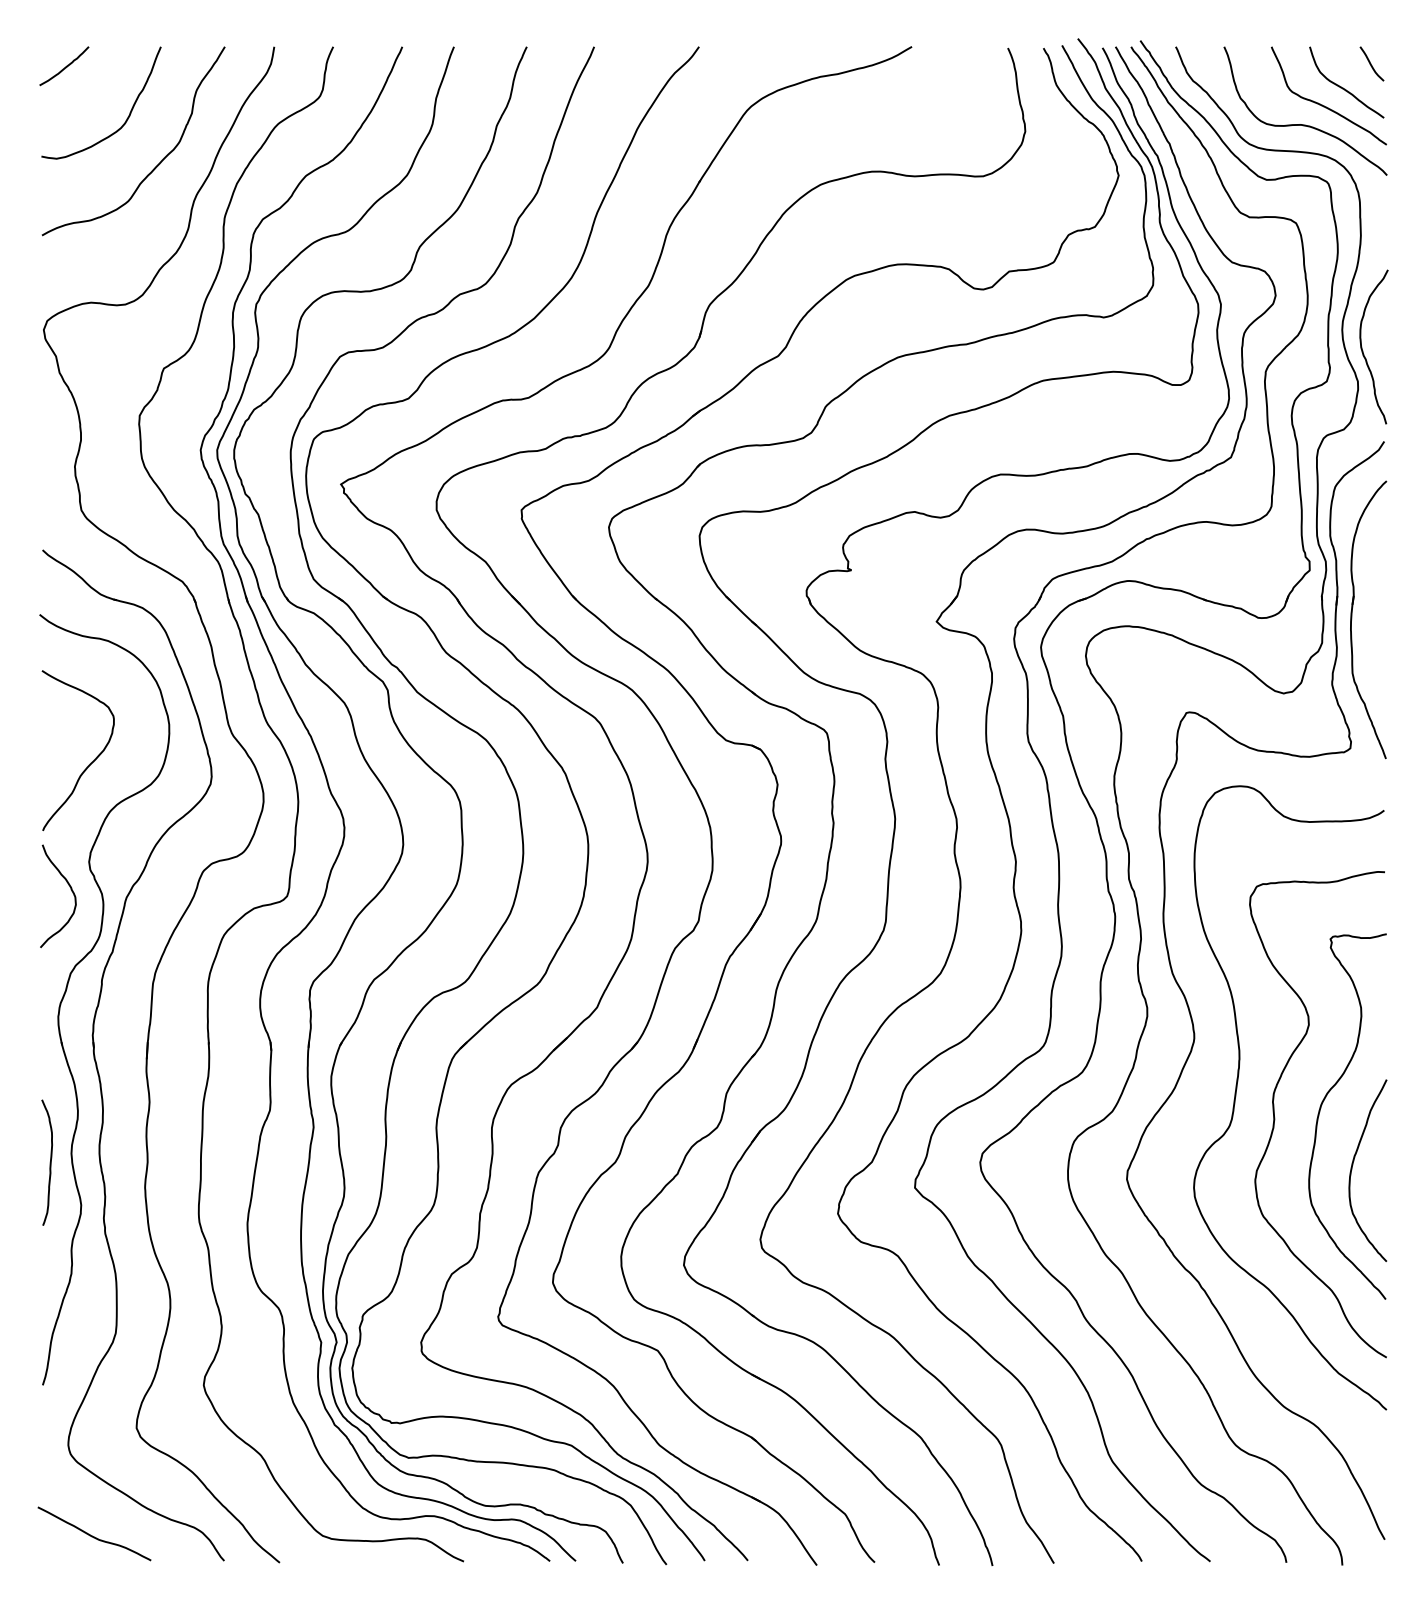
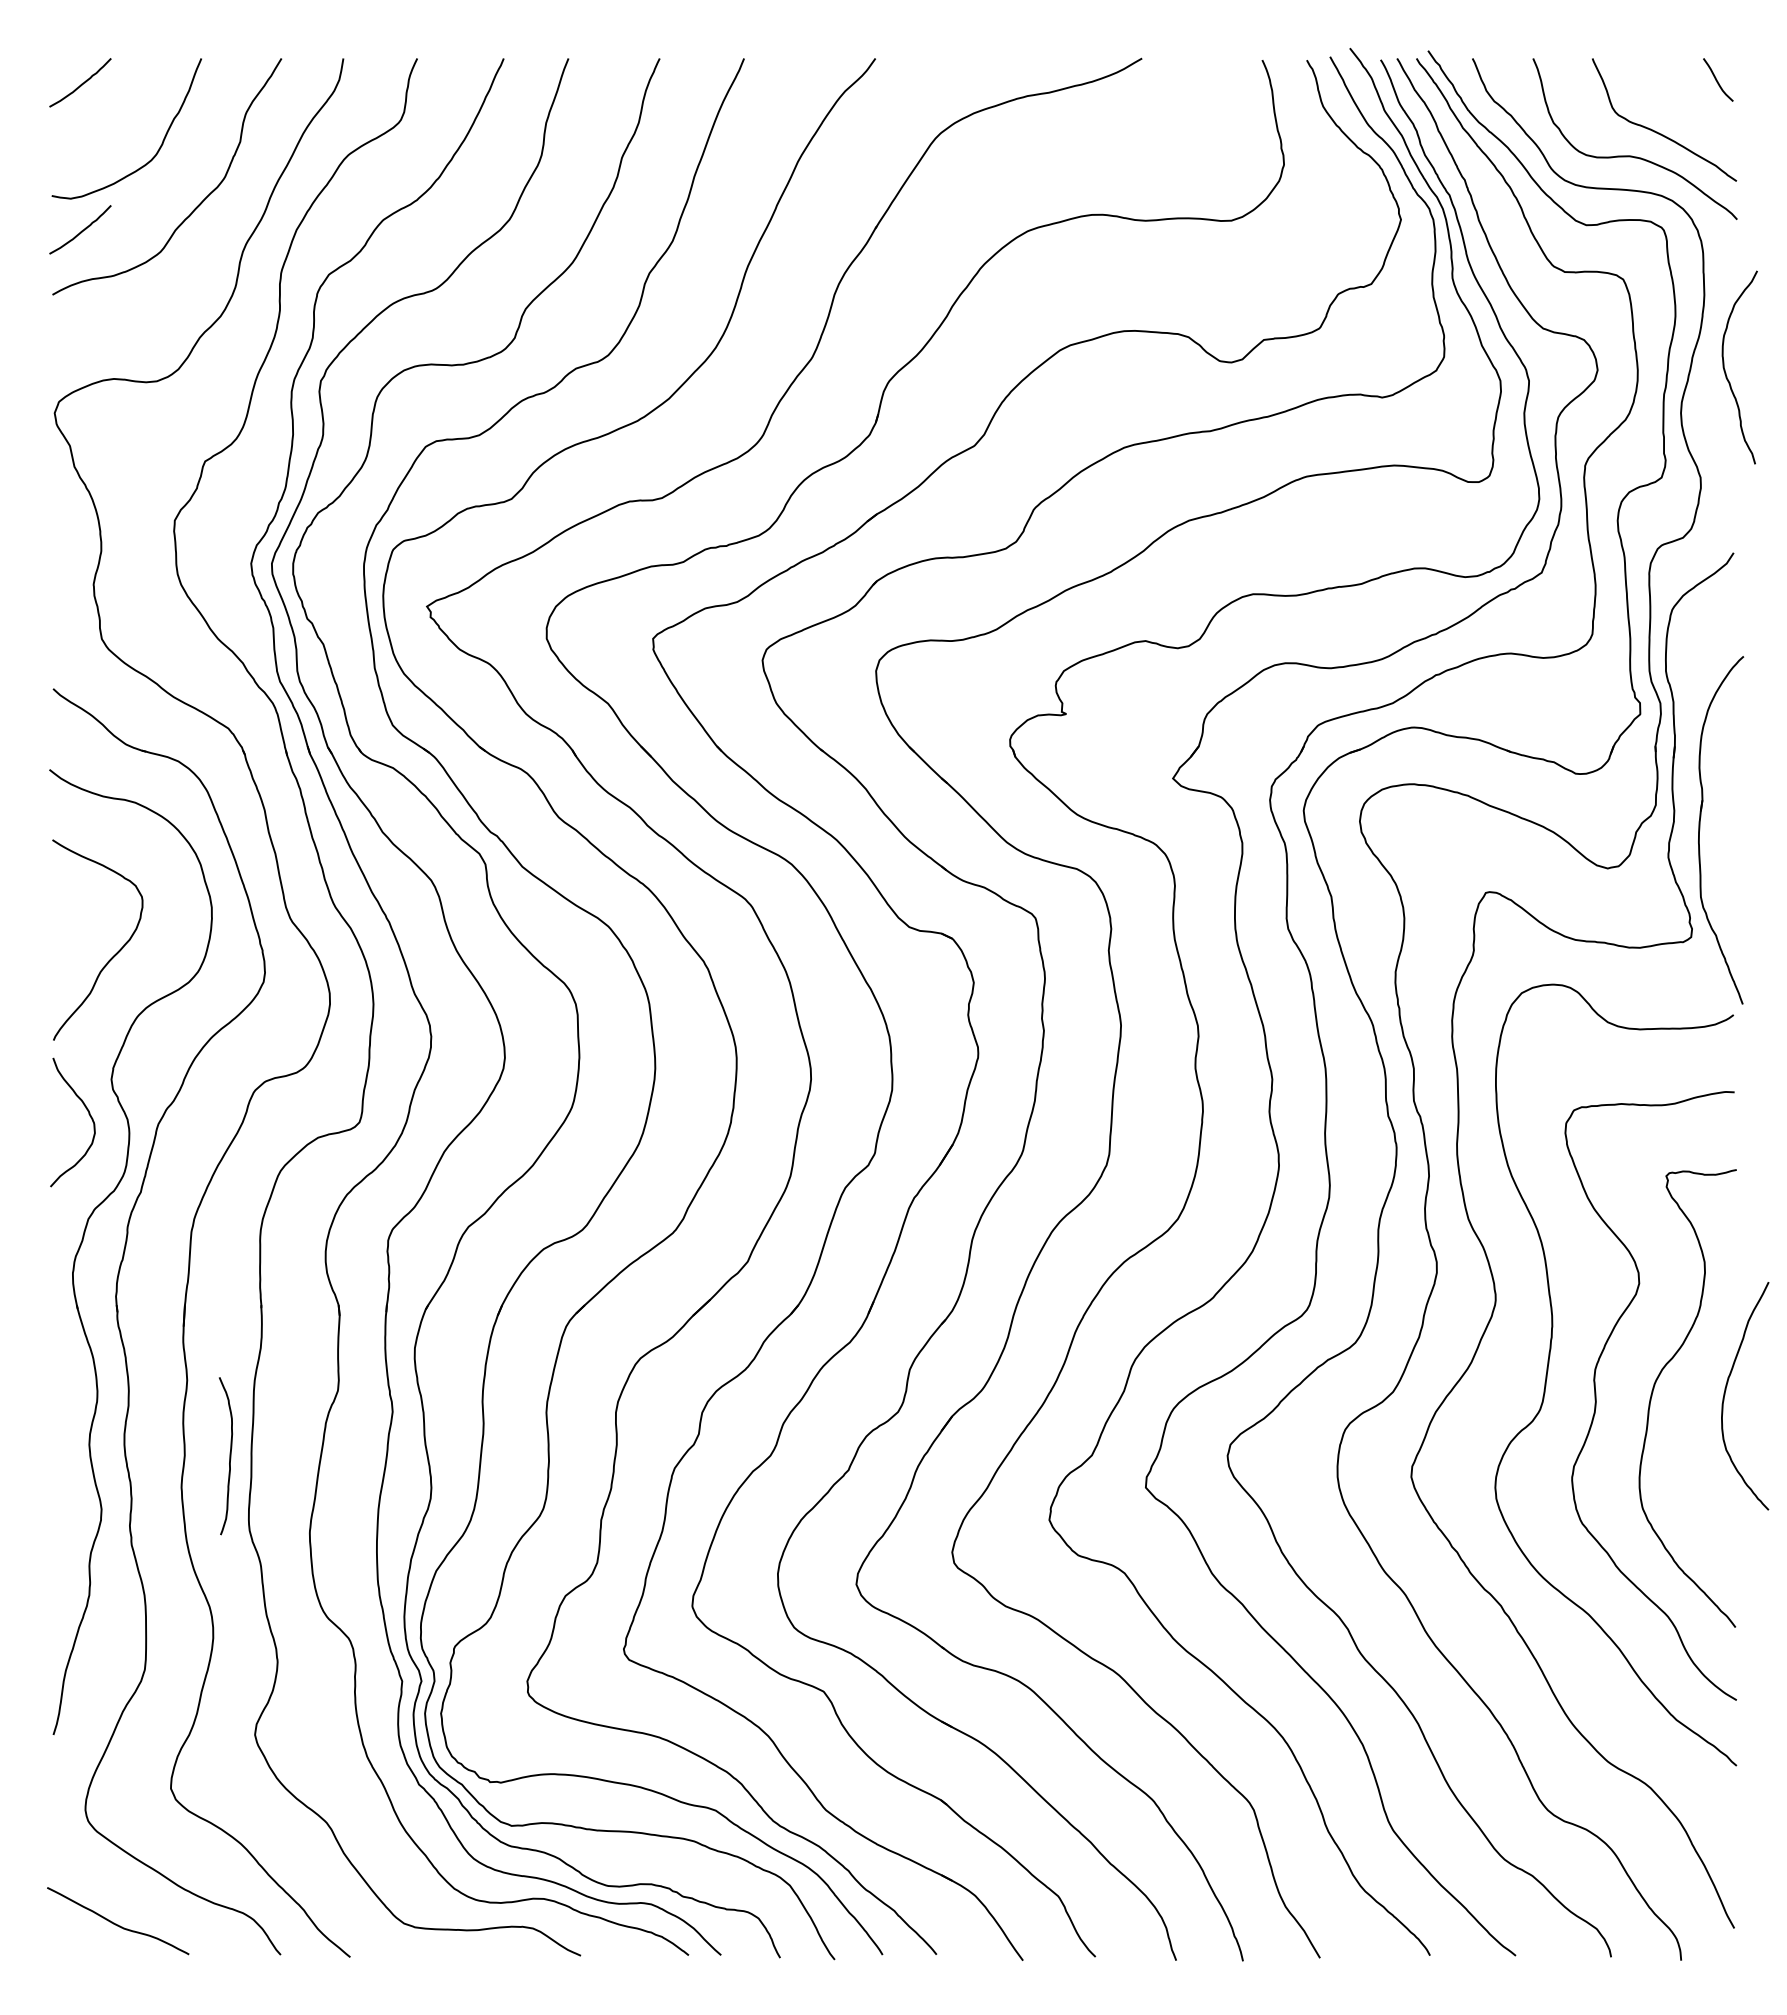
curve: (1344, 88) -> (1683, 110), removed
curve: (65, 184) -> (81, 230), added
curve: (1363, 351) -> (1726, 372), moved
part: (1352, 620) -> (1700, 830), moved
curve: (50, 1162) -> (229, 1456), moved
curve: (1353, 1166) -> (1726, 1390), moved

